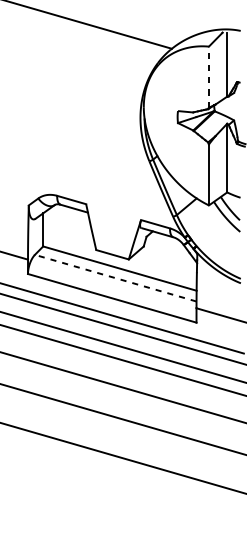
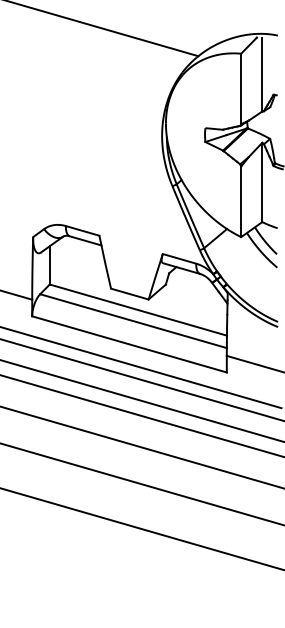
line: (209, 76) -> (241, 88), dashed -> solid
line: (115, 278) -> (133, 321), dashed -> solid

